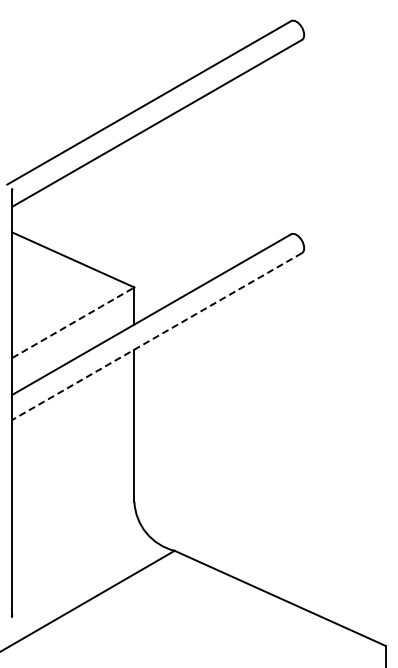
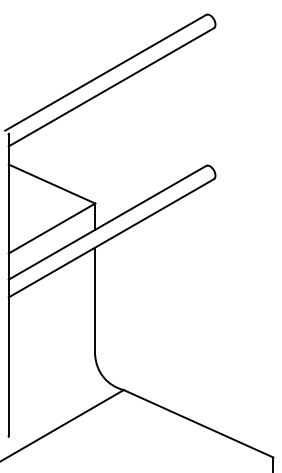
line: (73, 322) -> (52, 228), dashed -> solid
line: (156, 336) -> (110, 238), dashed -> solid

